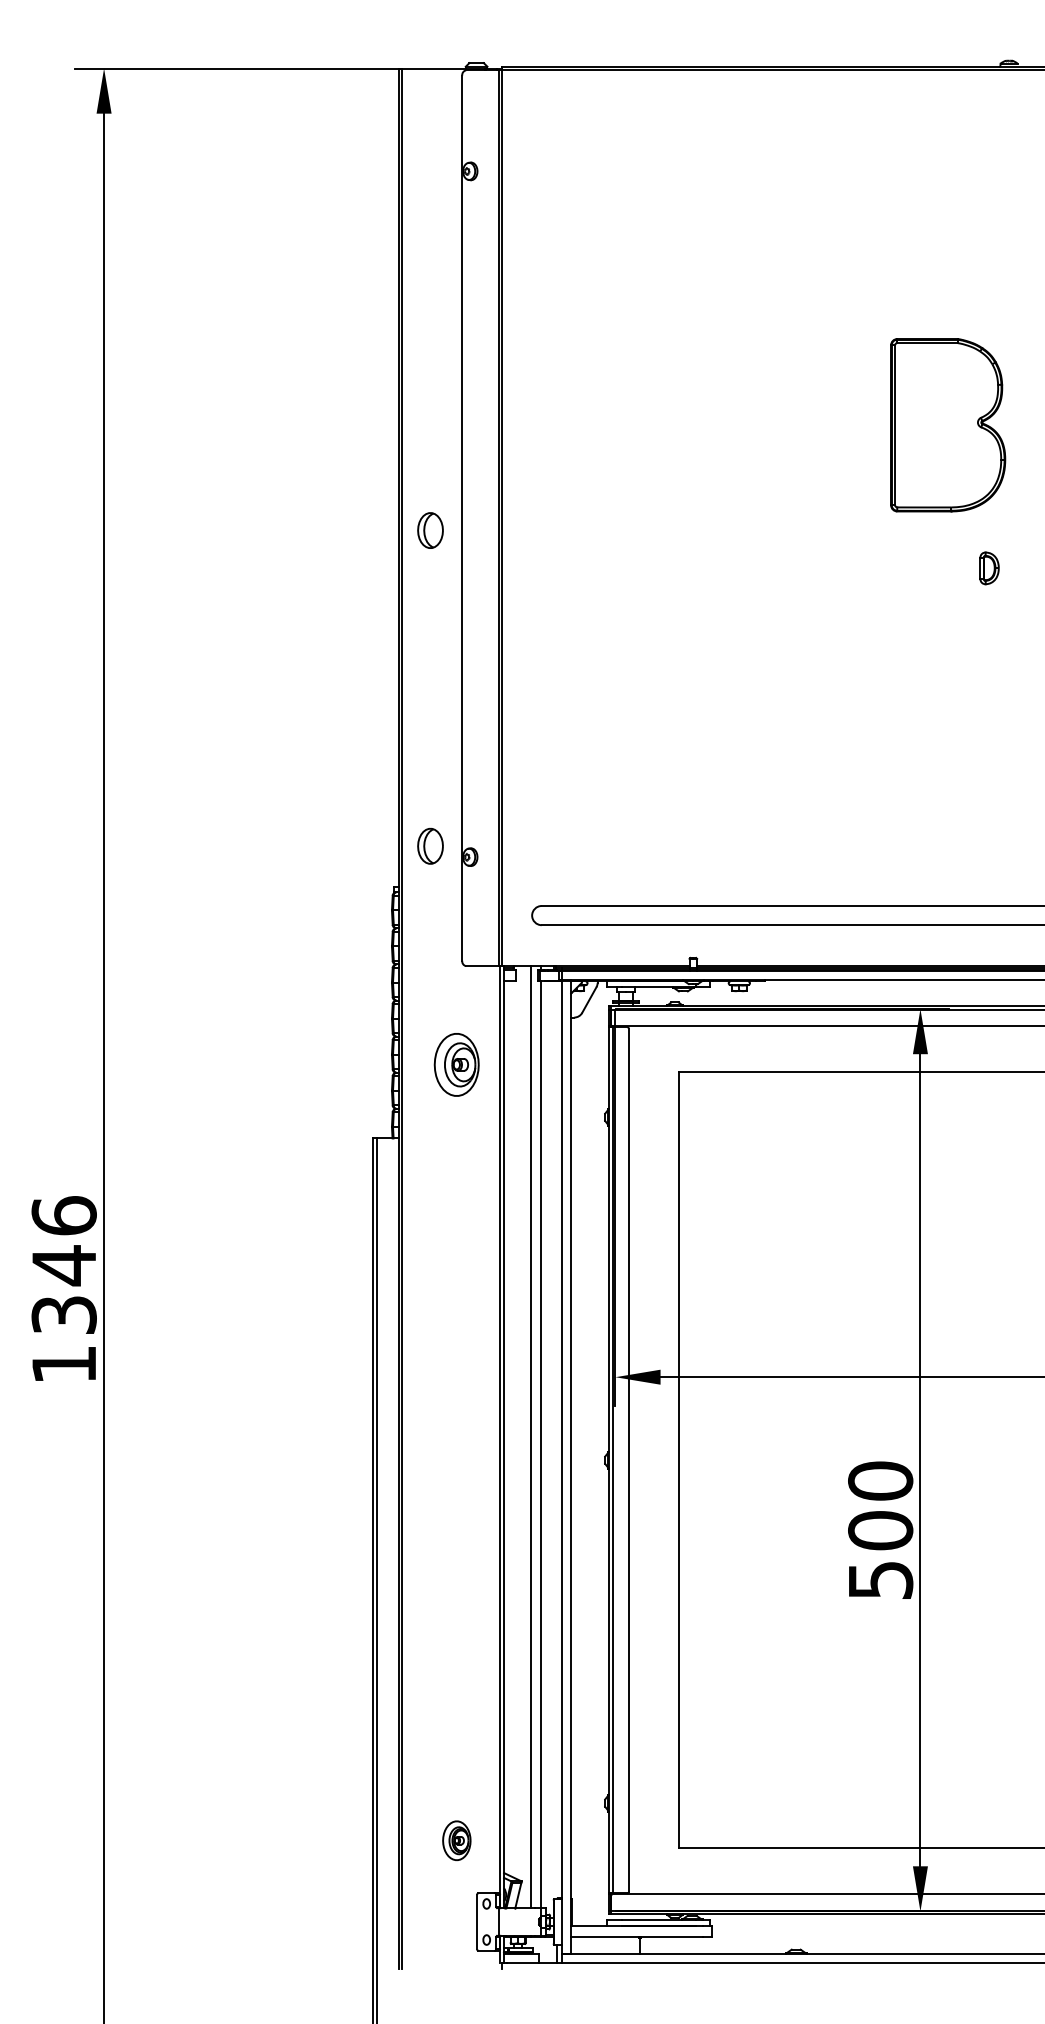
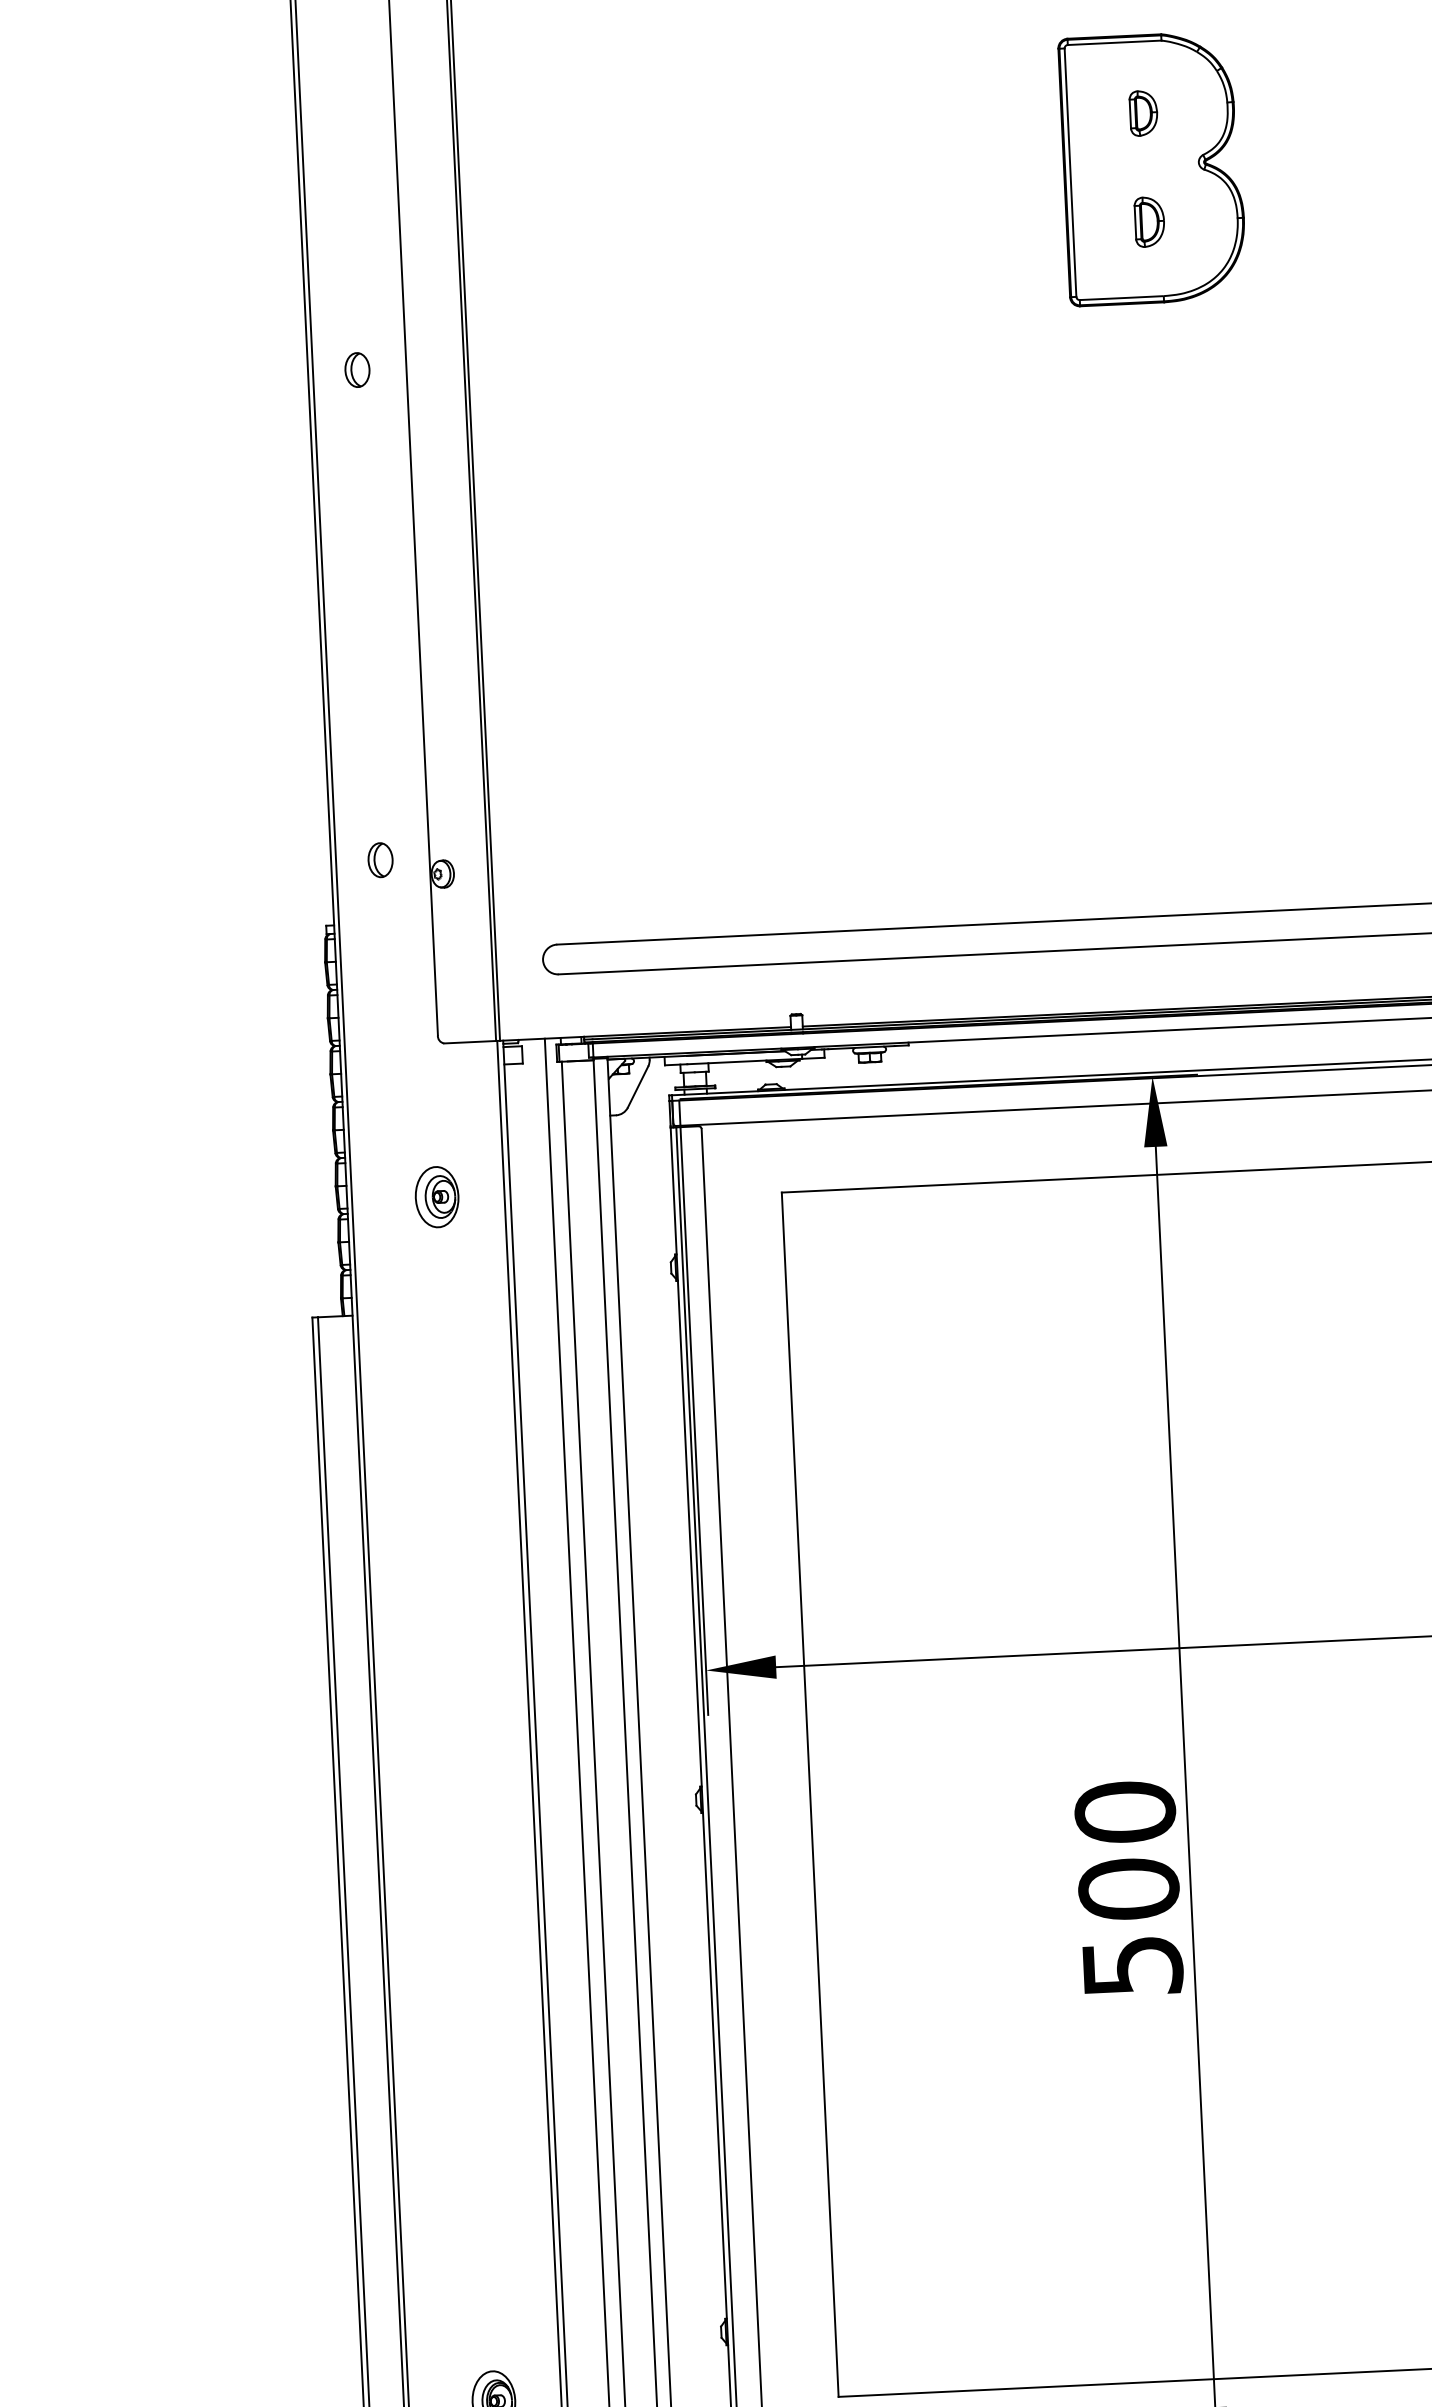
part: (943, 389) -> (1142, 113), added
part: (430, 530) -> (357, 370), size x0.62
part: (989, 568) -> (1149, 222), moved
part: (430, 846) -> (380, 860), size x0.62
part: (456, 1064) -> (436, 1196), size x0.62

